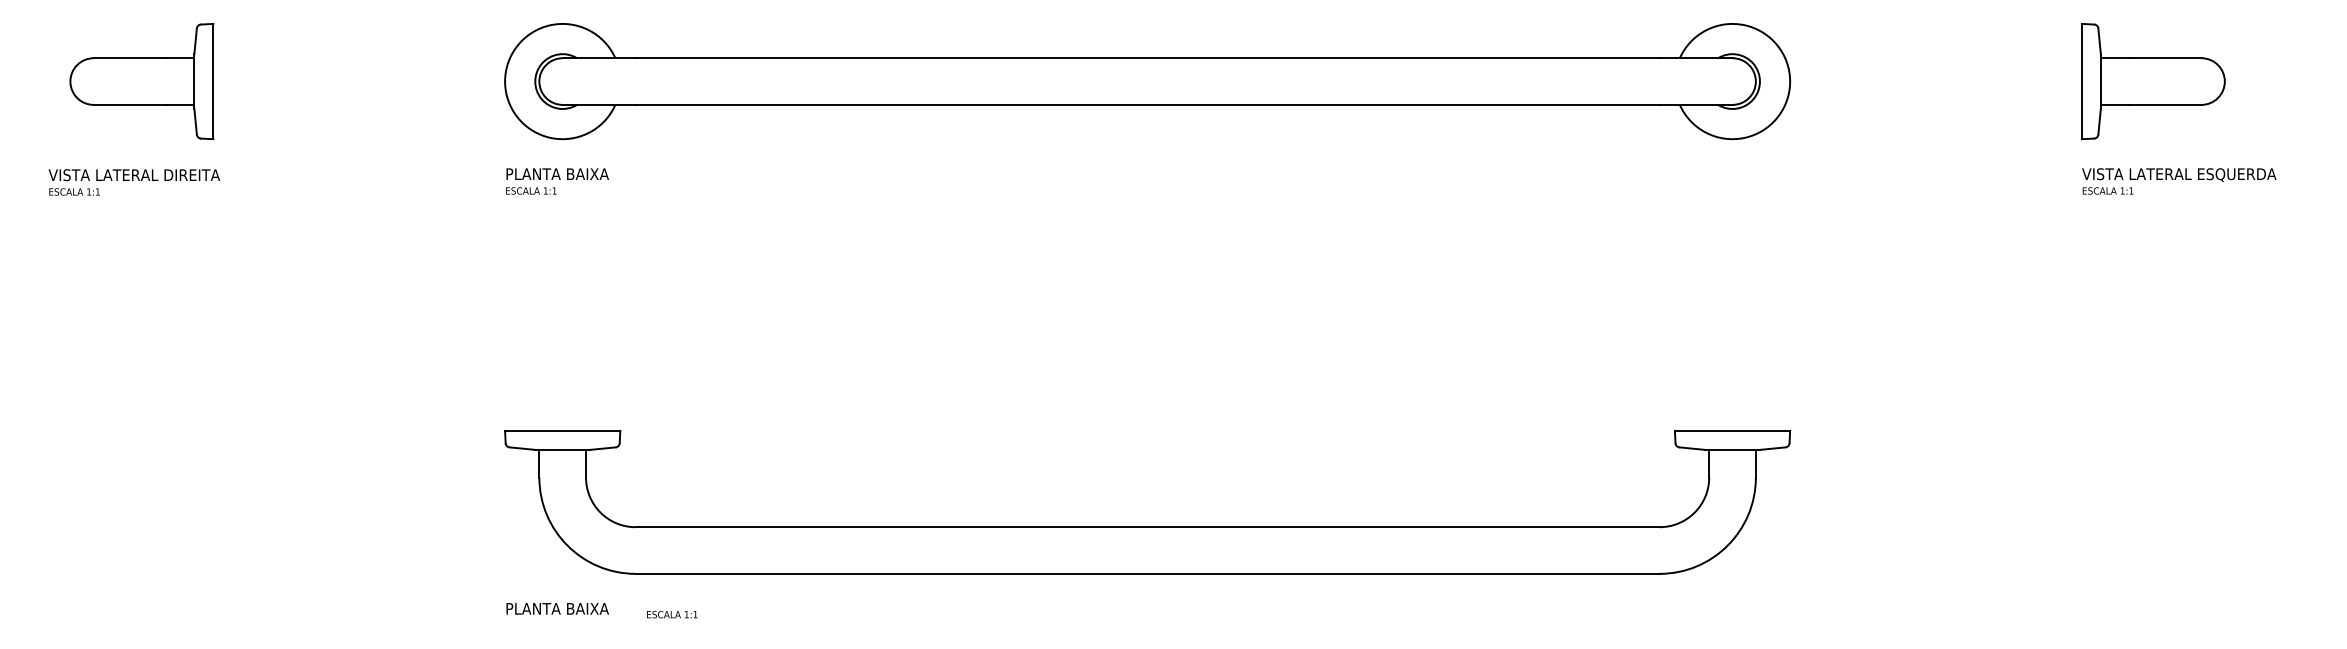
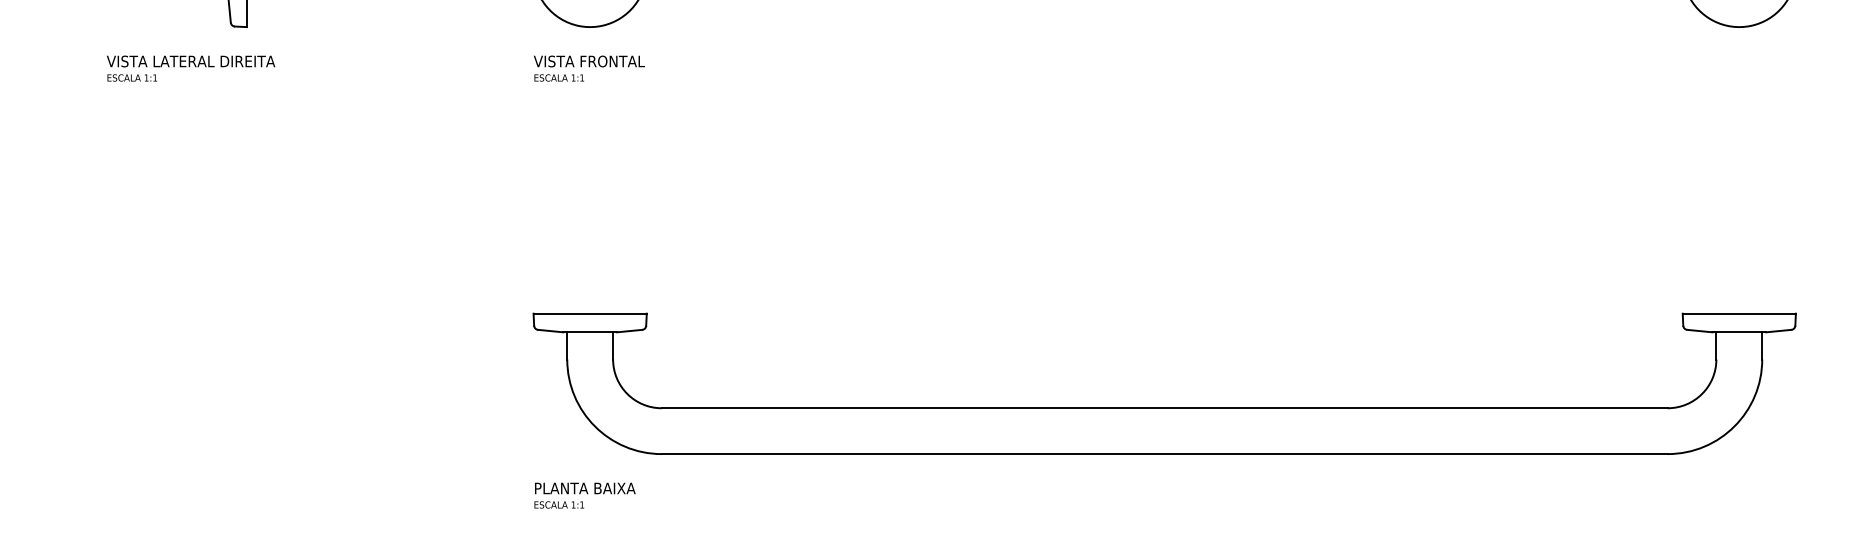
text: (561, 174) -> (589, 61), PLANTA BAIXA -> VISTA FRONTAL
text: (133, 182) -> (190, 68), moved
text: (672, 614) -> (559, 504), moved

